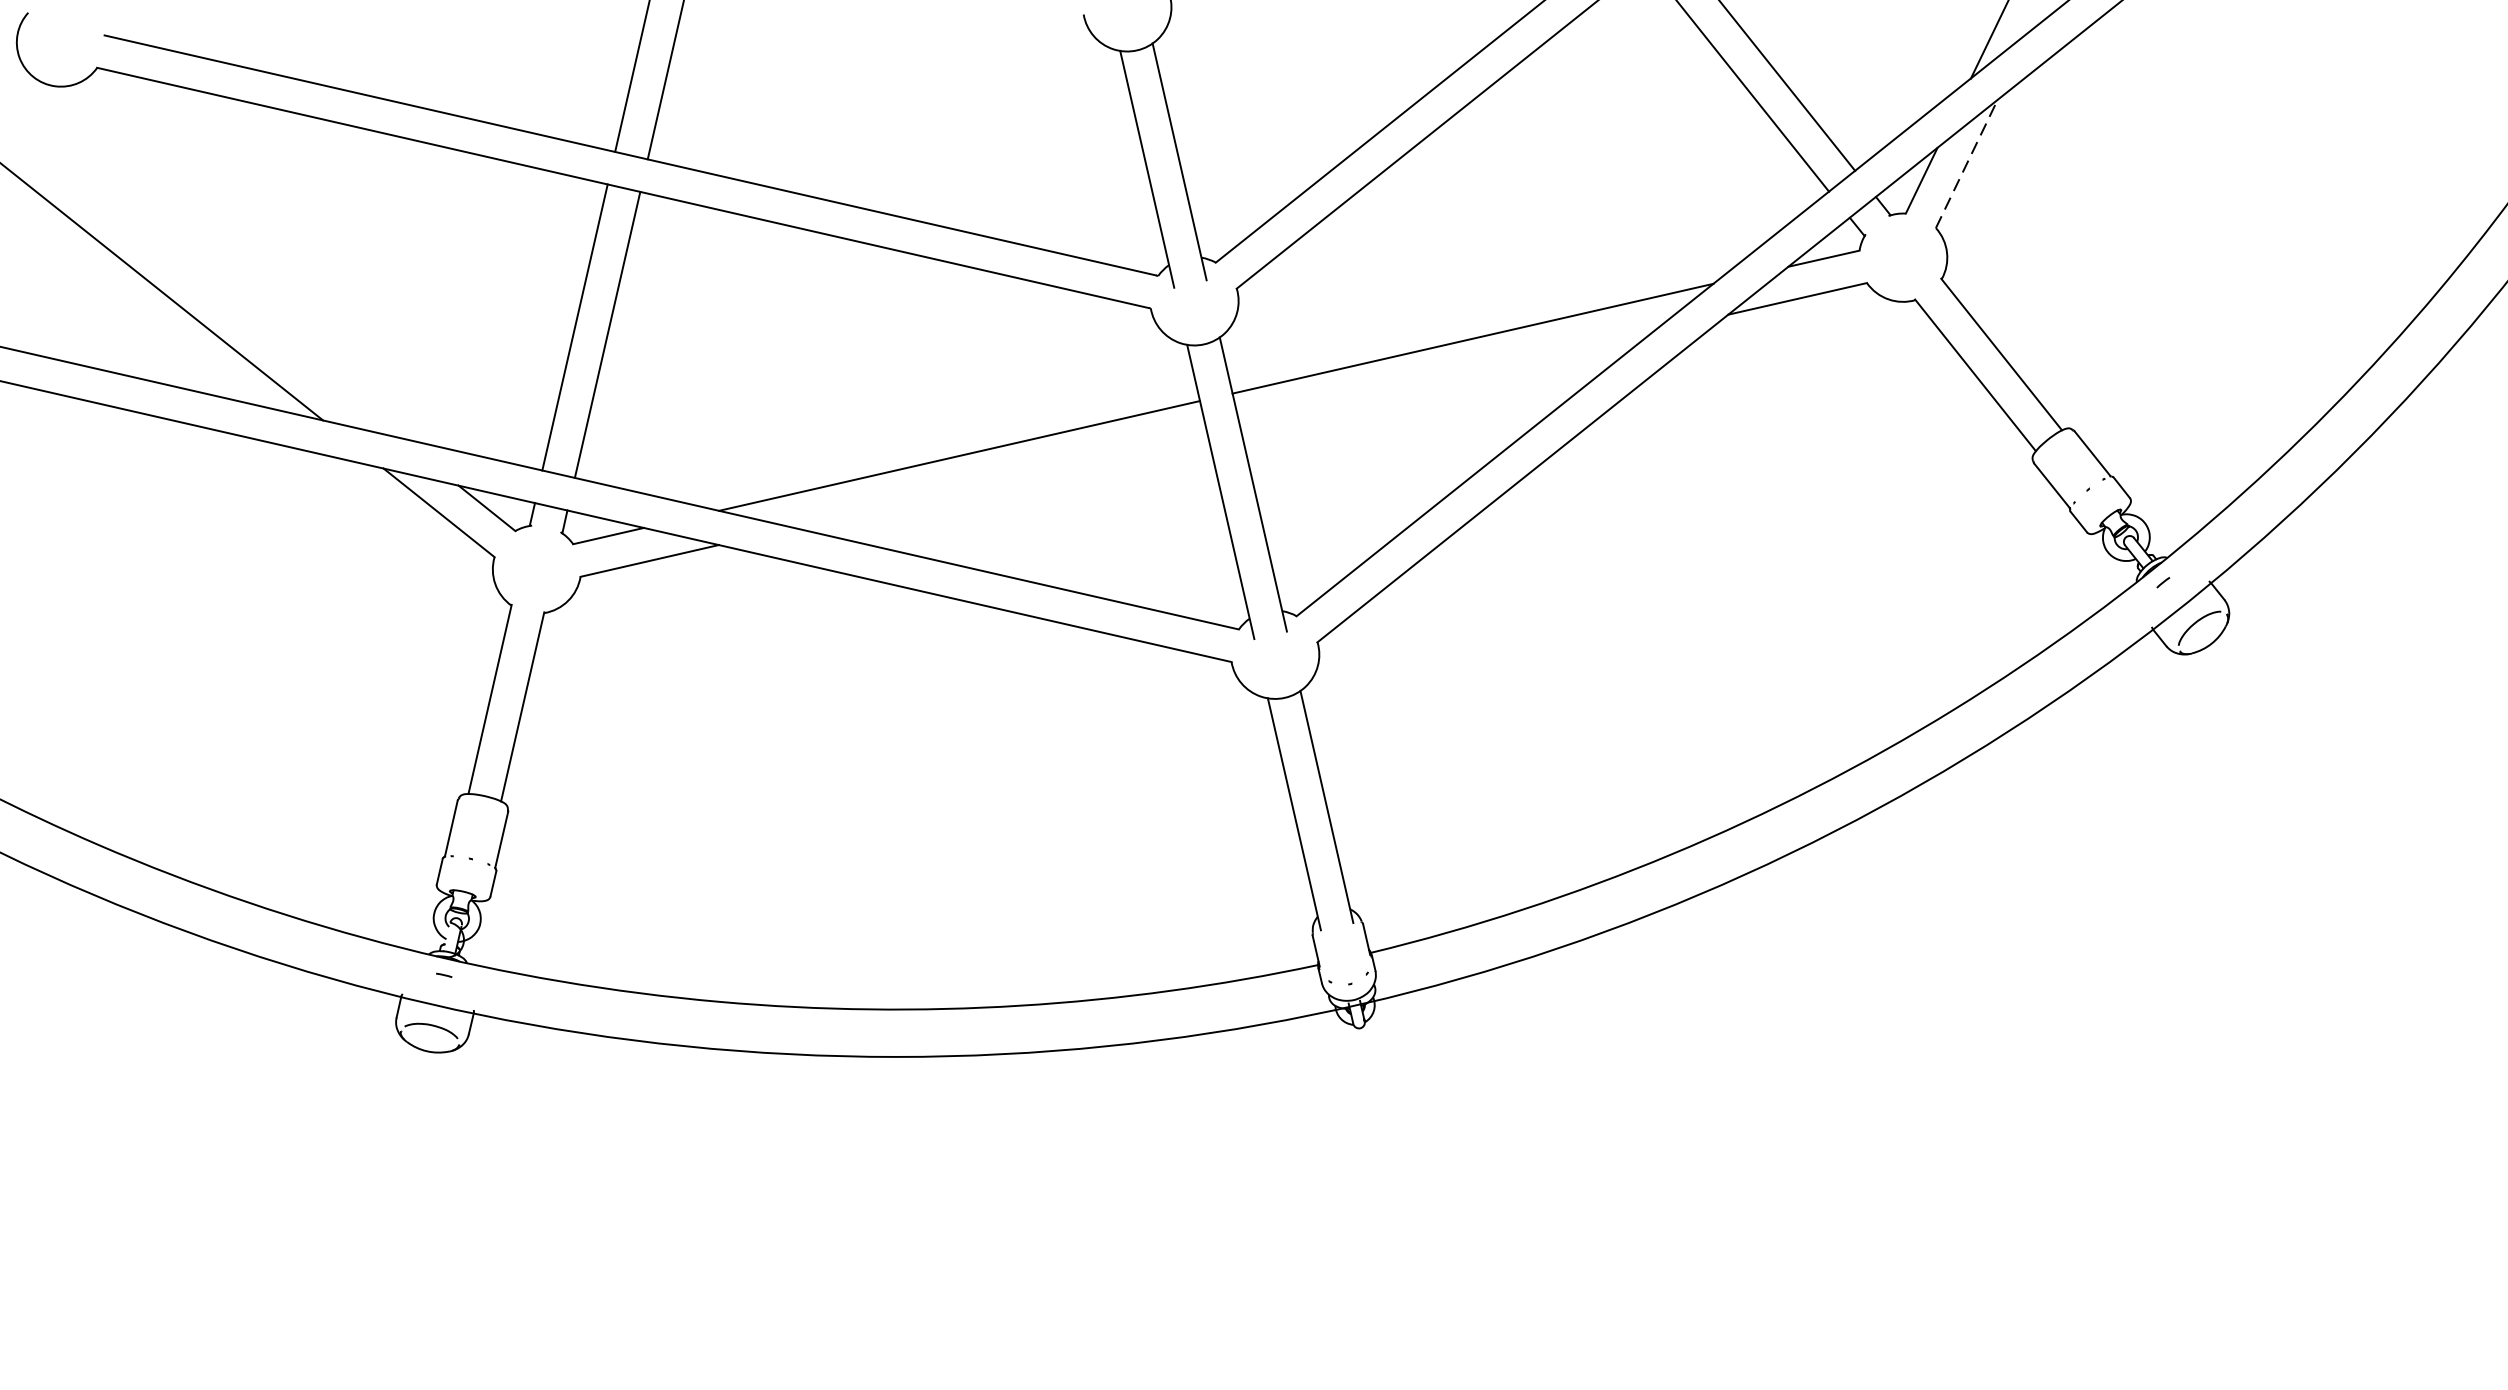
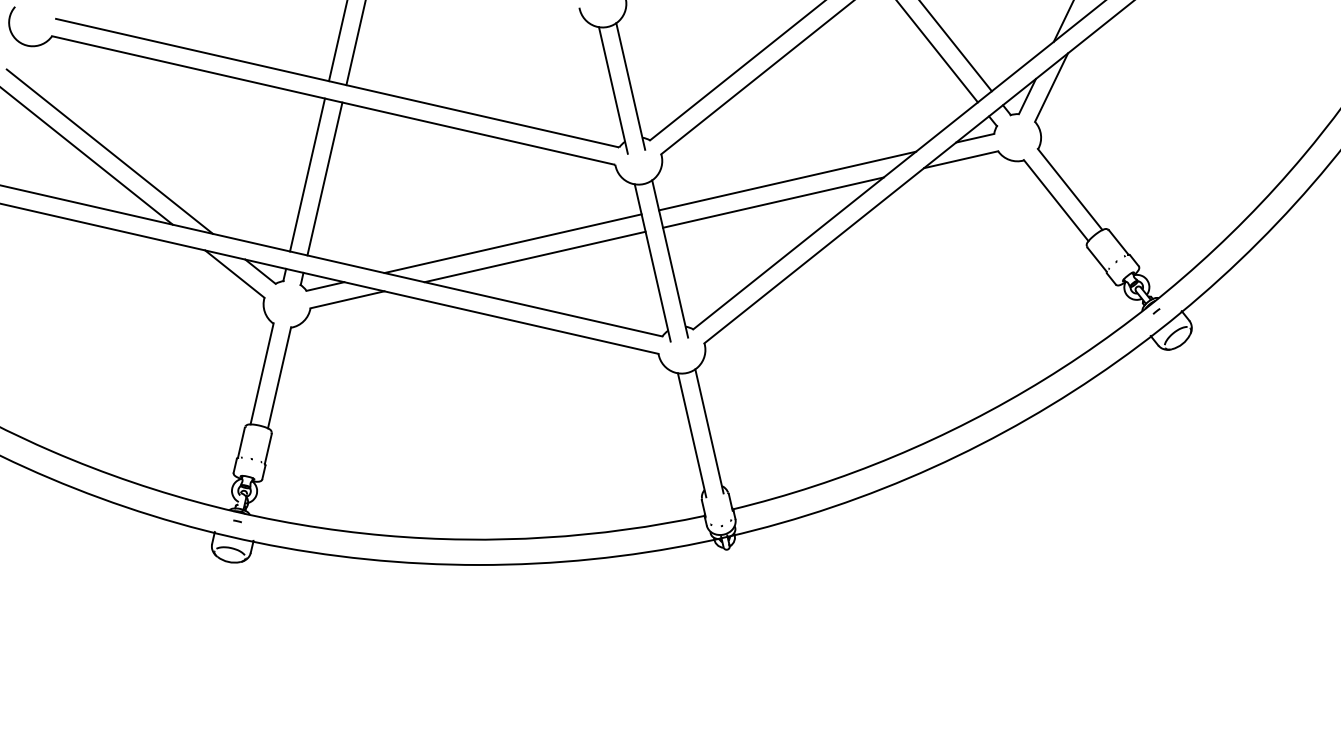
line: (1966, 163) -> (1051, 87), dashed -> solid
line: (204, 283) -> (109, 151), added
line: (1446, 378) -> (773, 202), added
line: (999, 479) -> (534, 256), added

